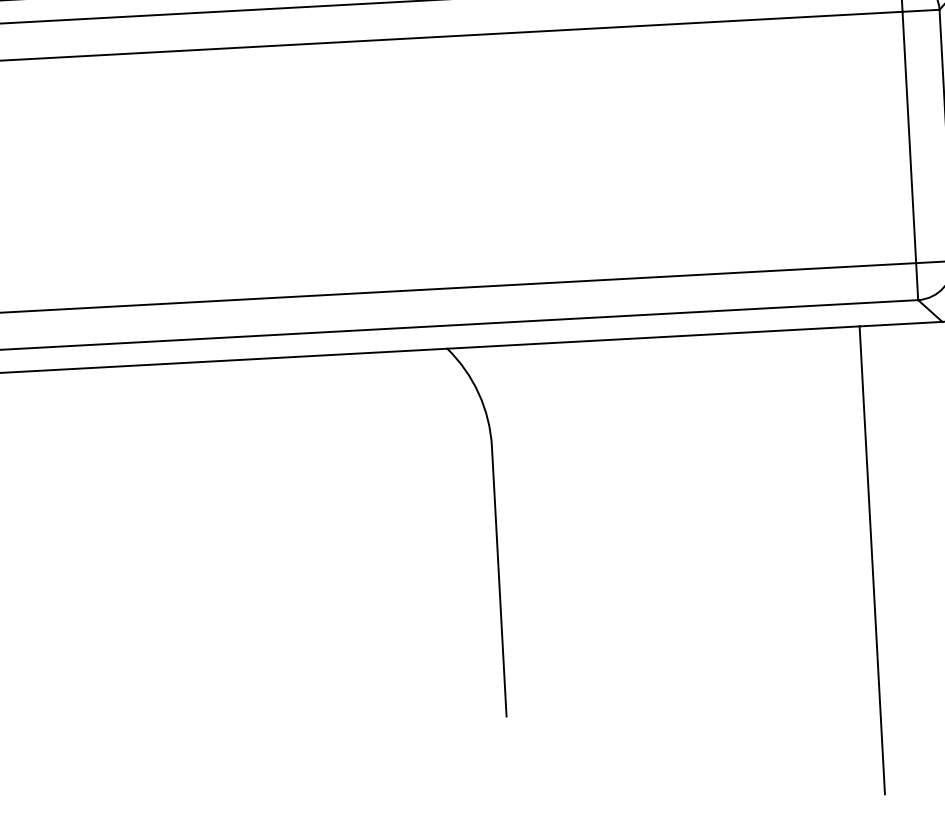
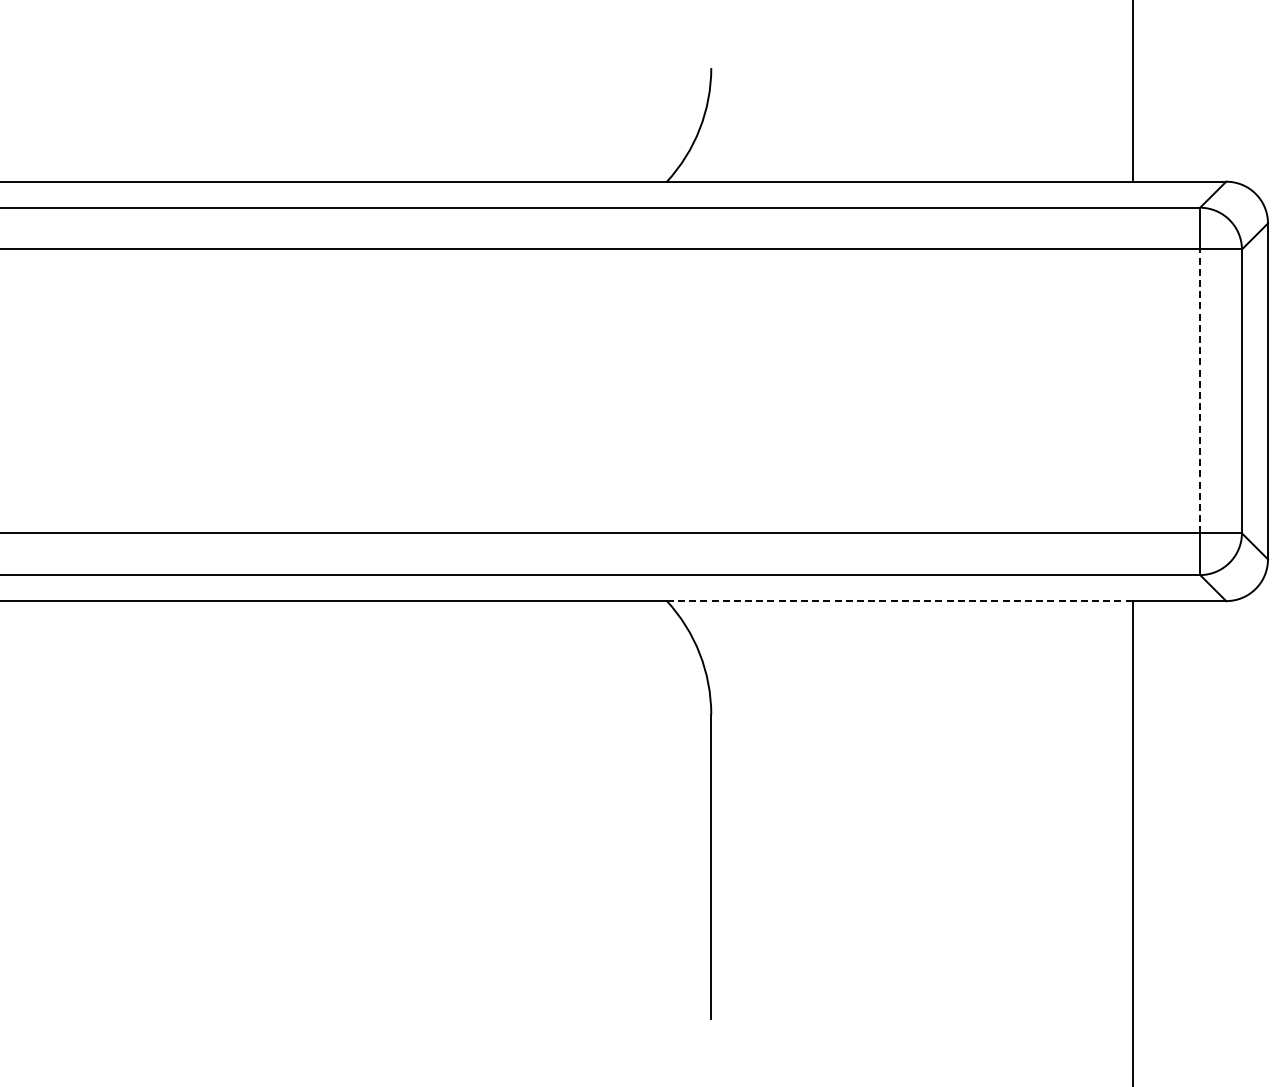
line: (909, 137) -> (1200, 391), solid -> dashed
line: (653, 337) -> (899, 601), solid -> dashed

